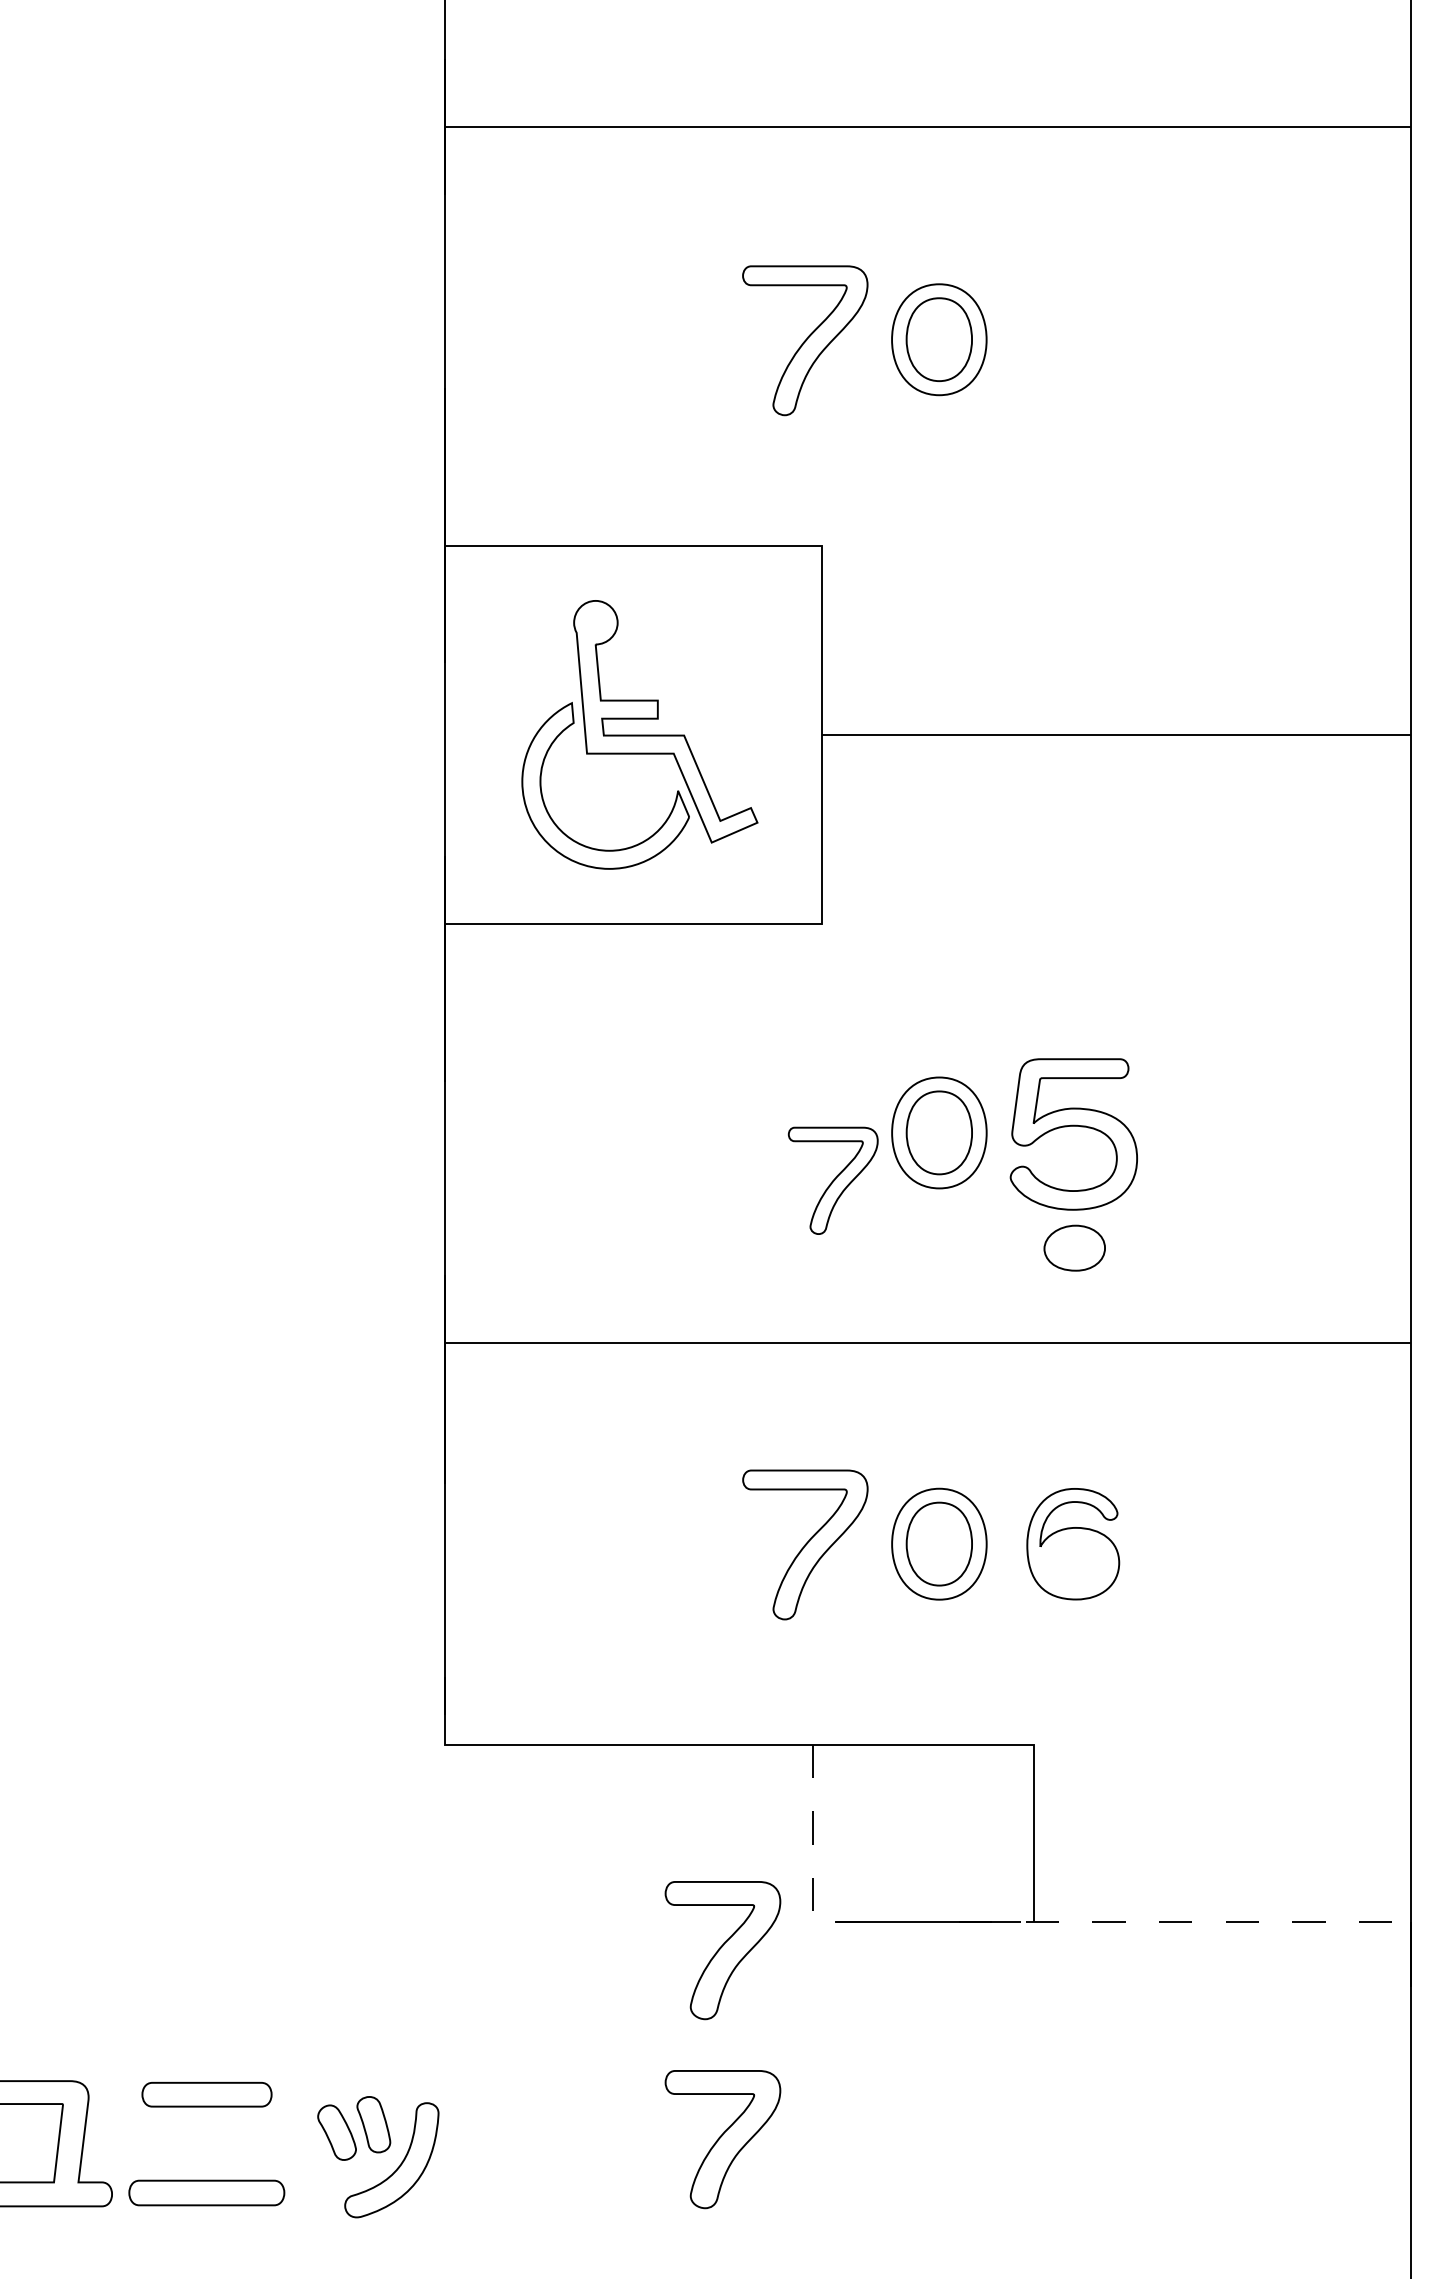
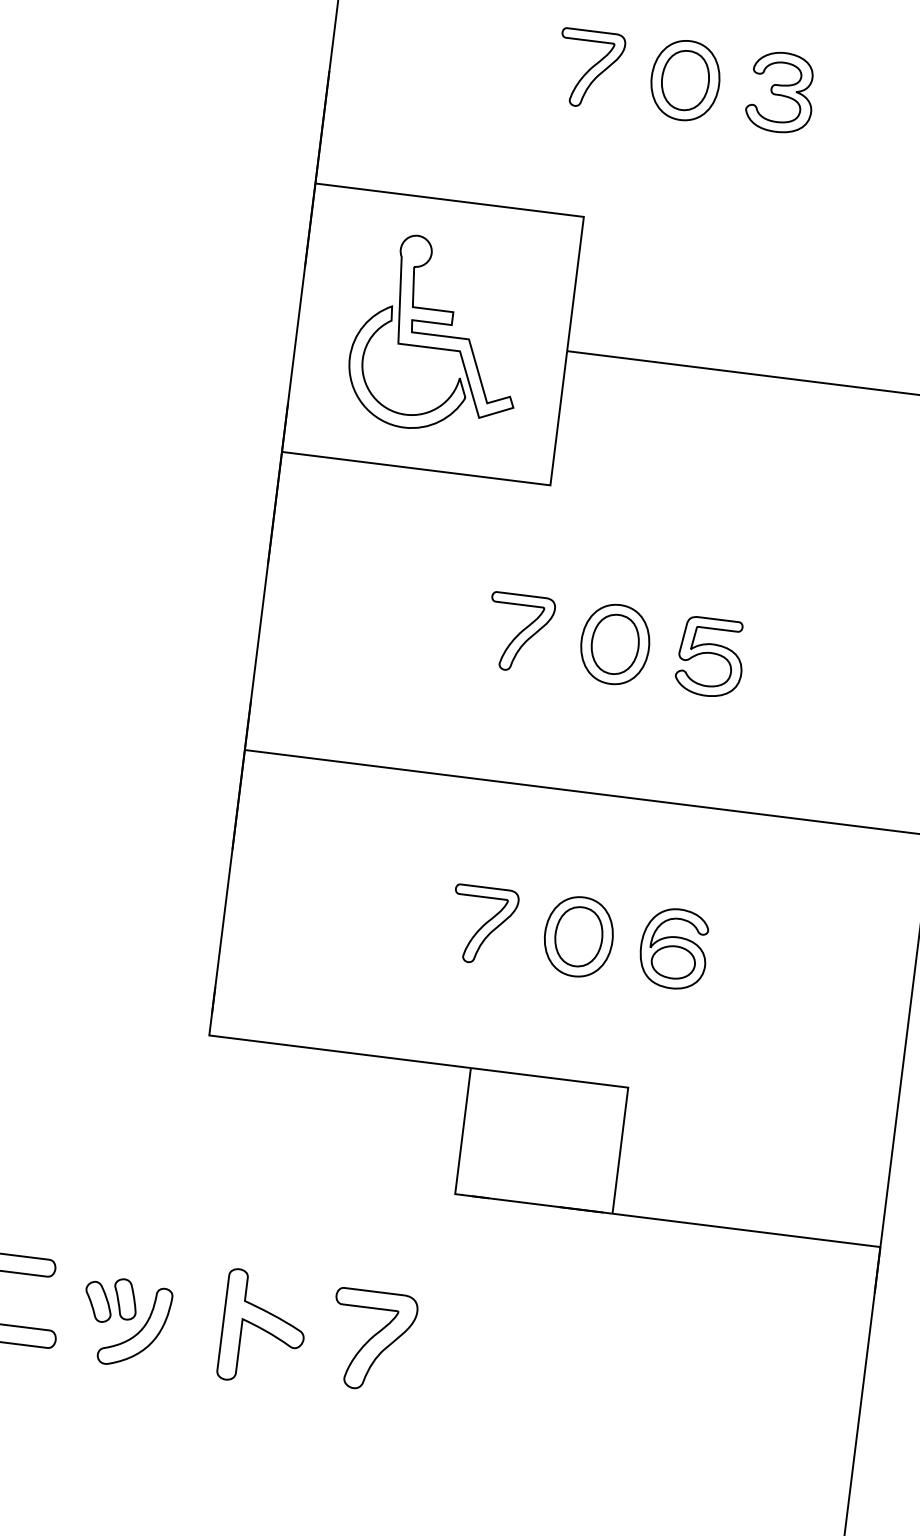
part: (1073, 339) -> (780, 92), added
part: (804, 340) -> (589, 69), size x0.71
part: (1073, 1134) -> (710, 657), size x0.71
part: (832, 1180) -> (519, 632), moved
part: (1074, 1247) -> (673, 961), moved
part: (804, 1545) -> (482, 925), size x0.71
line: (812, 1858) -> (460, 1149), dashed -> solid
line: (1184, 1921) -> (719, 1226), dashed -> solid
part: (722, 1950) -> (388, 1206), removed
part: (570, 2140) -> (263, 1328), added

